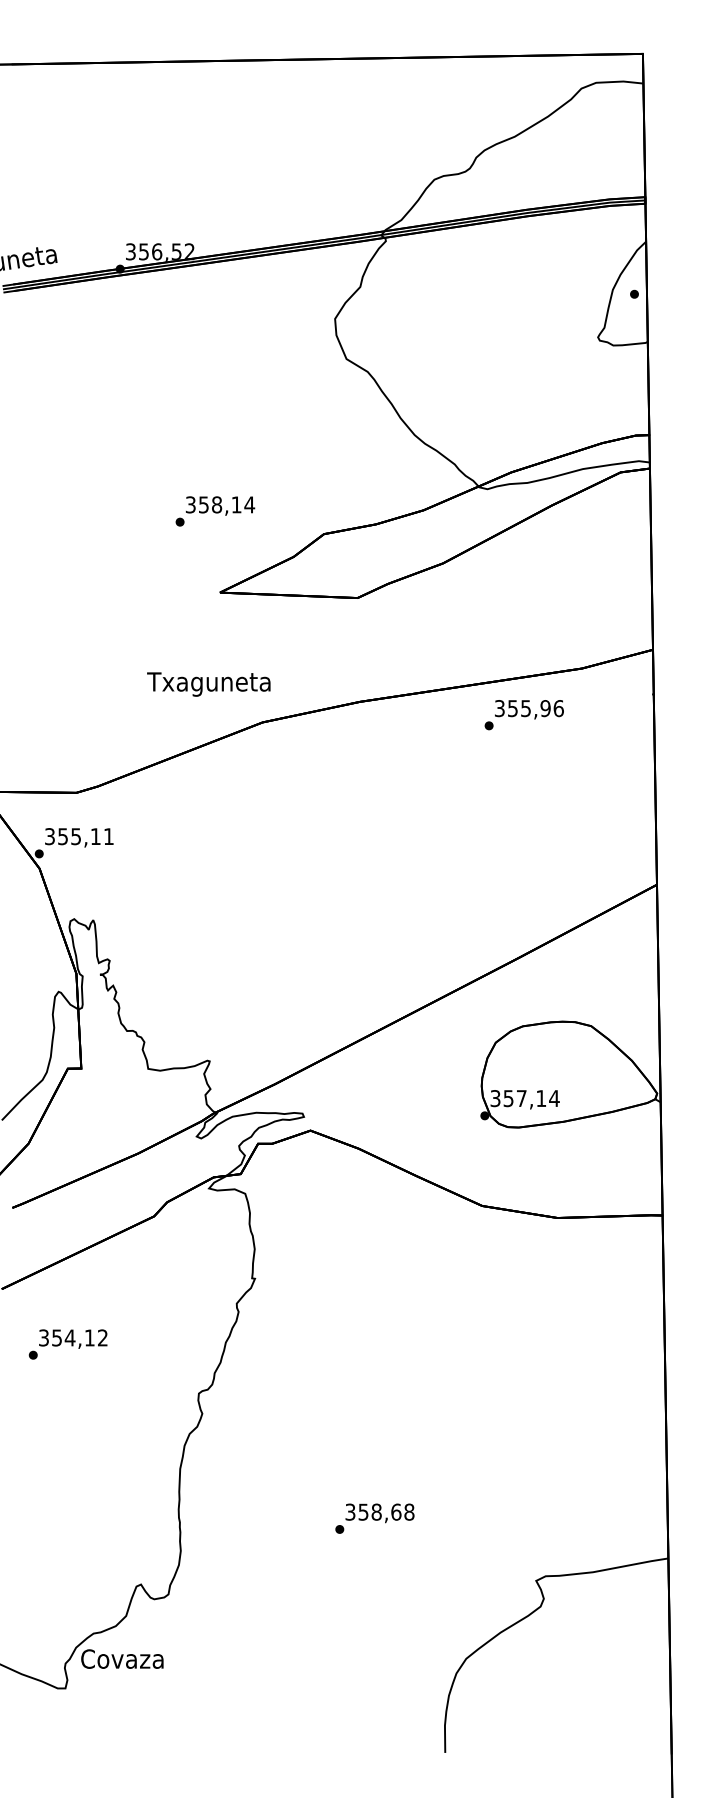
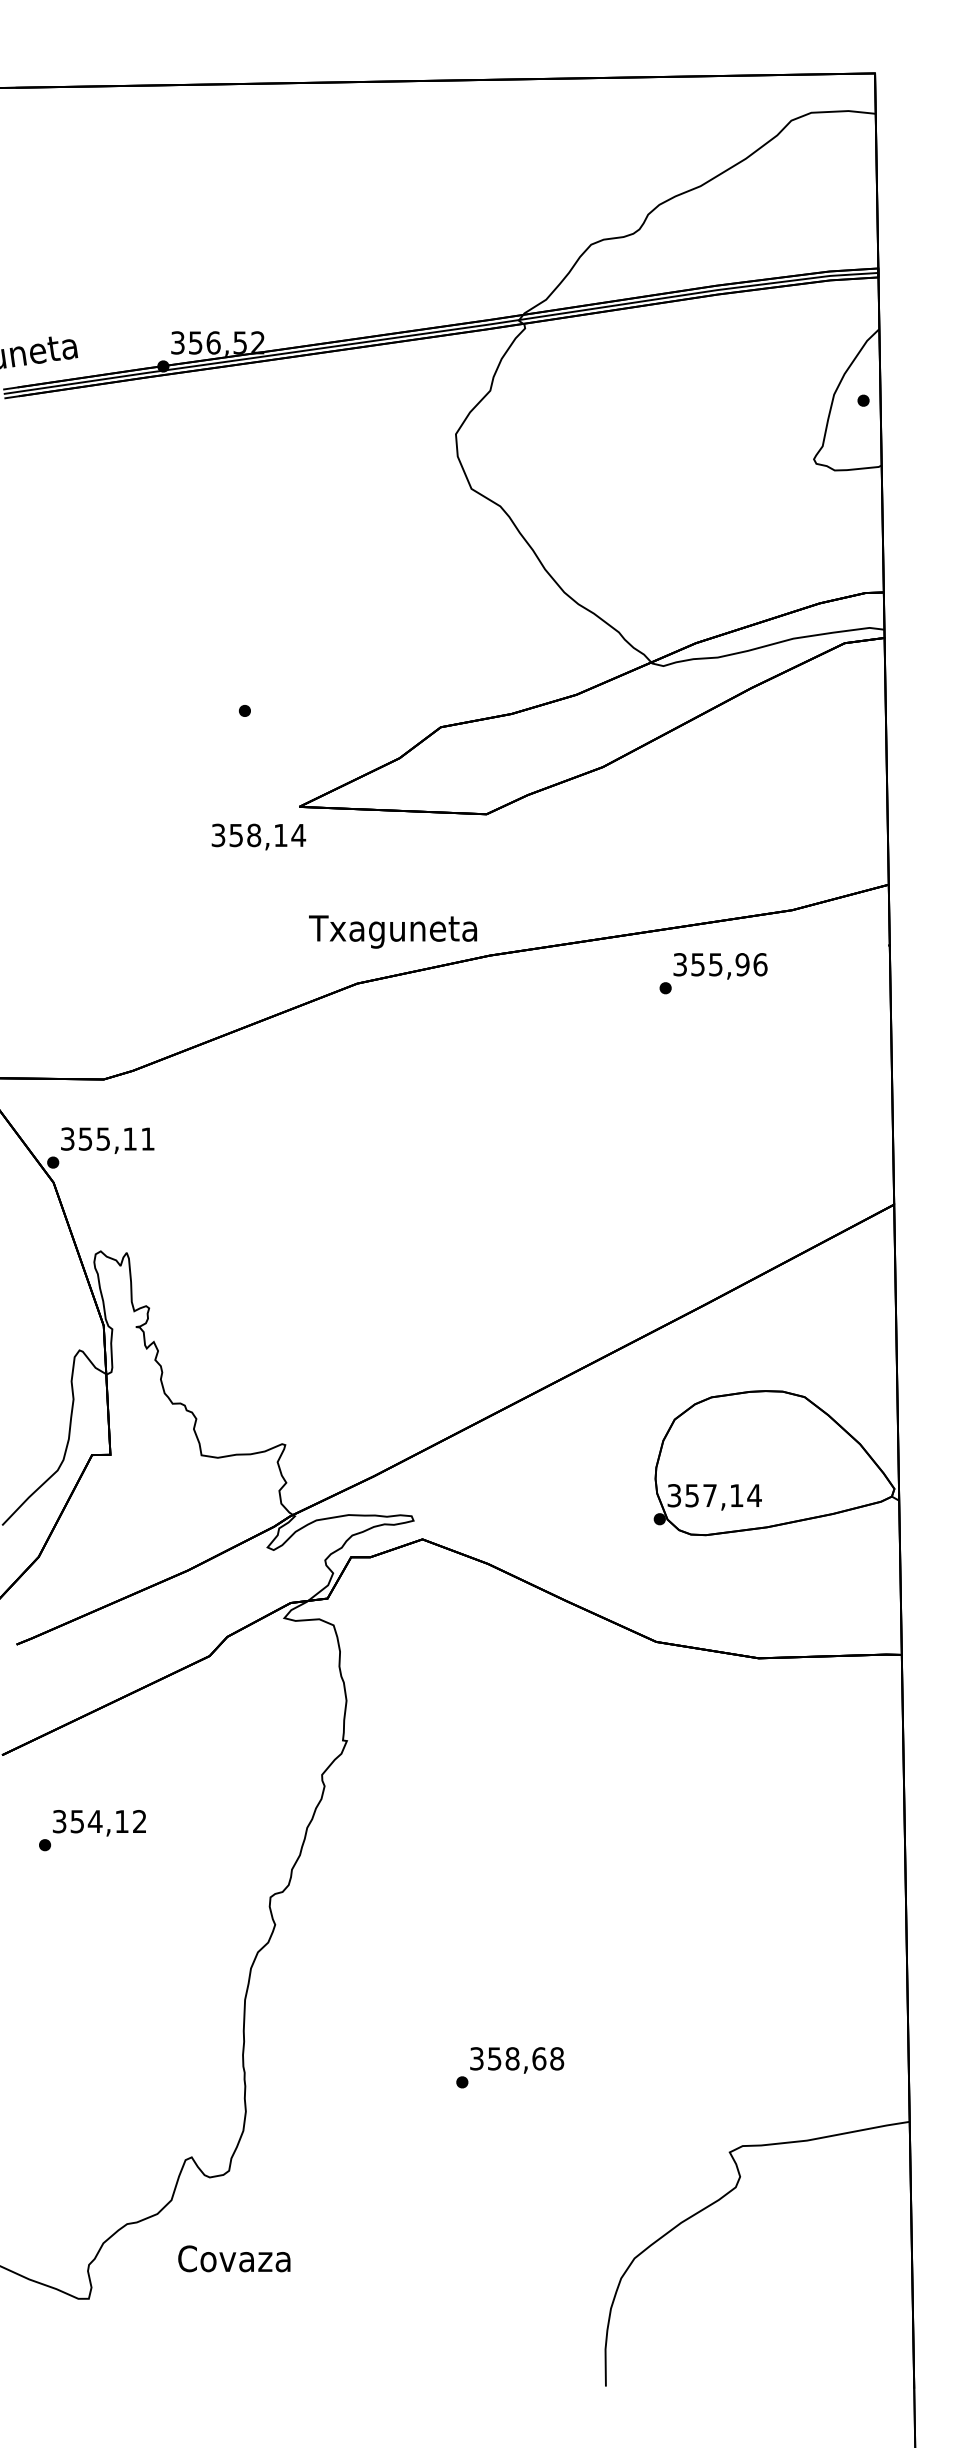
text: (220, 505) -> (258, 836), moved
text: (208, 684) -> (392, 931), moved
text: (122, 1658) -> (234, 2258), moved

